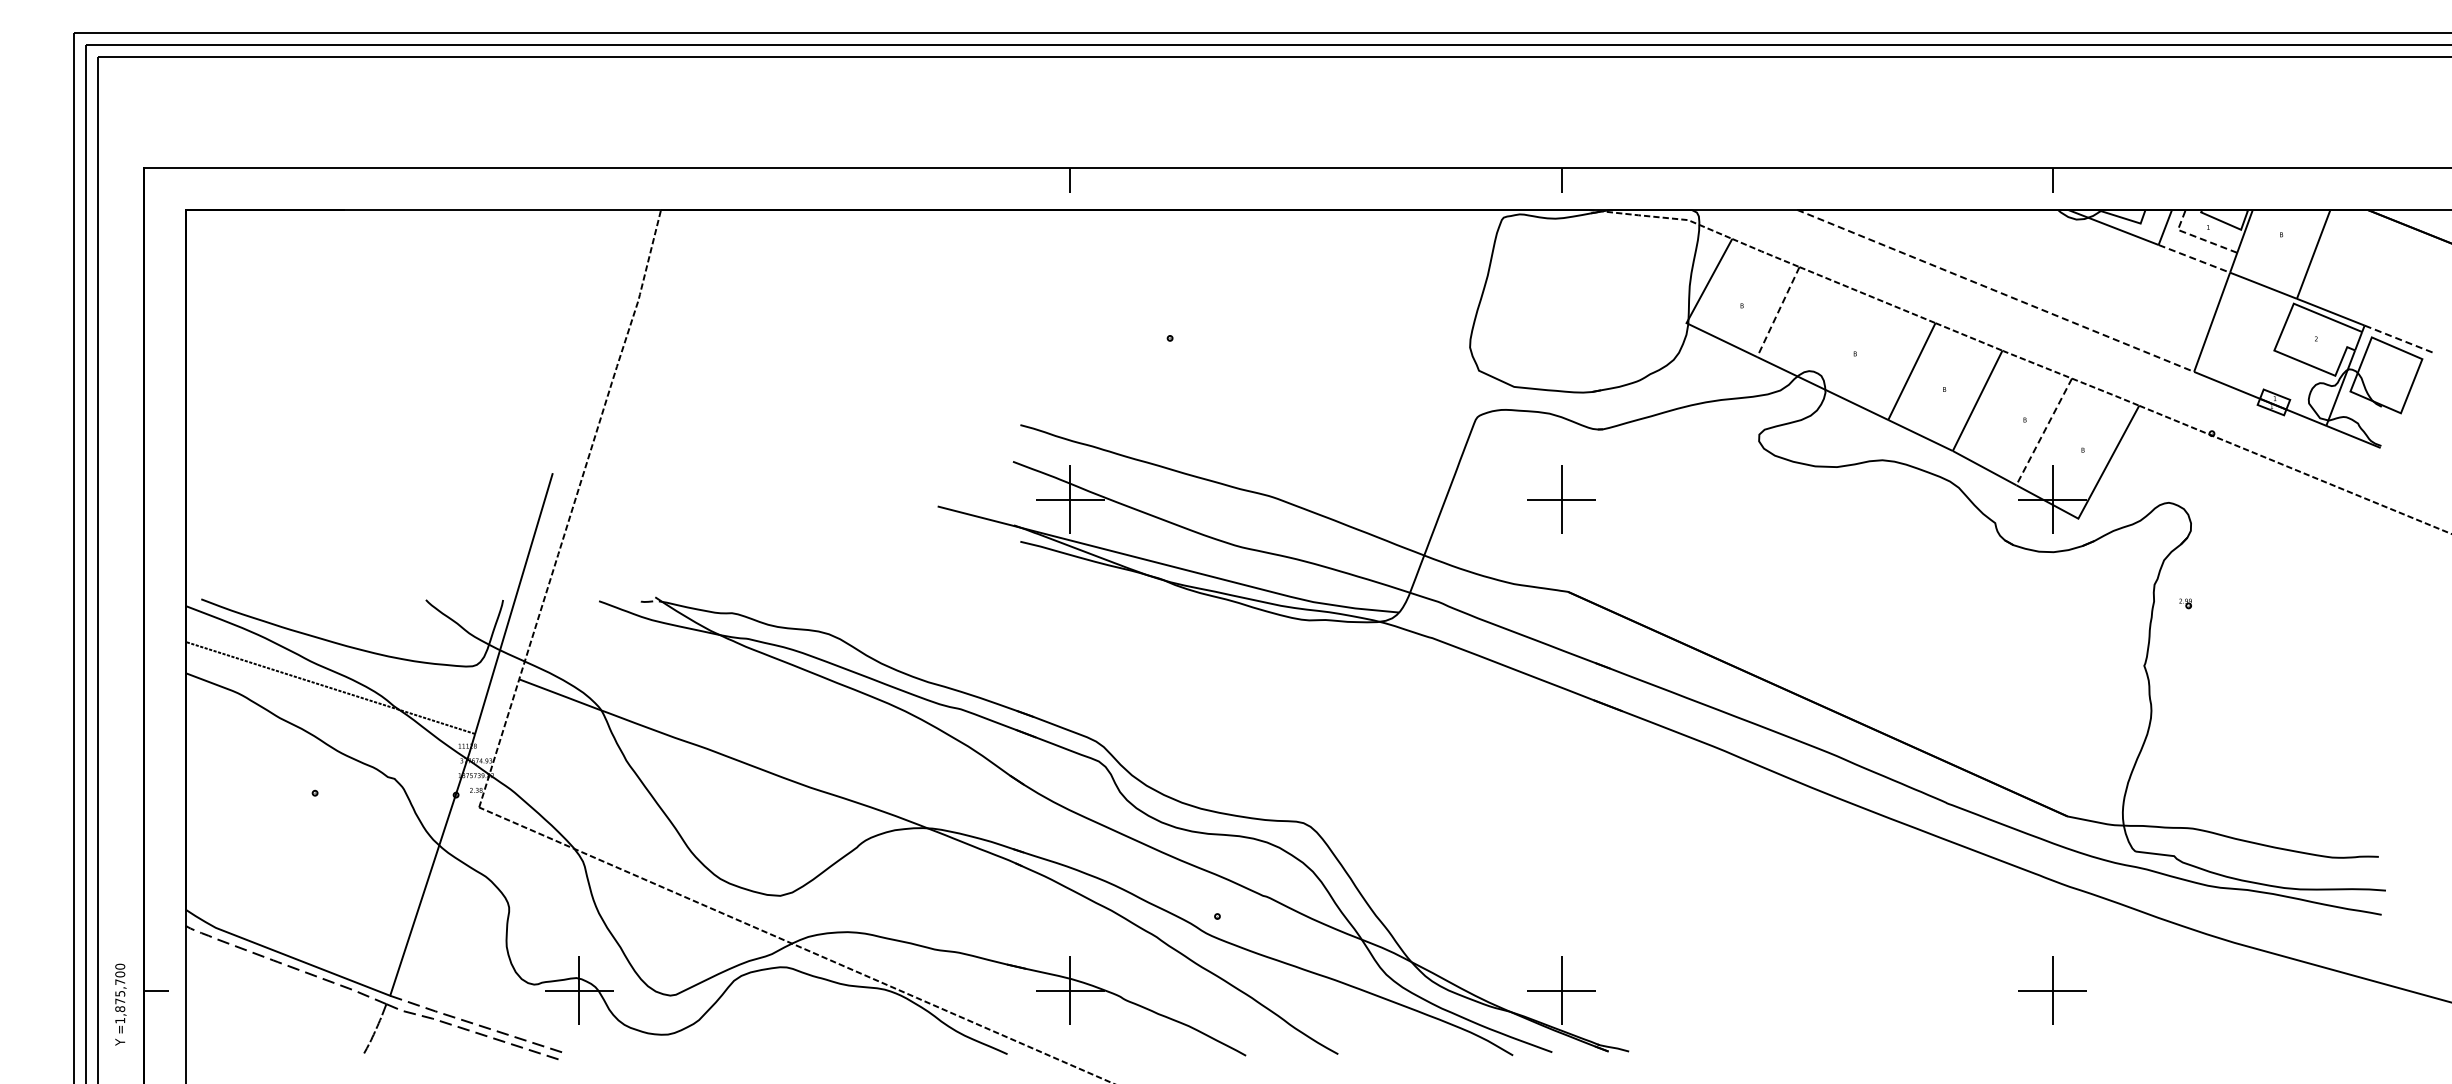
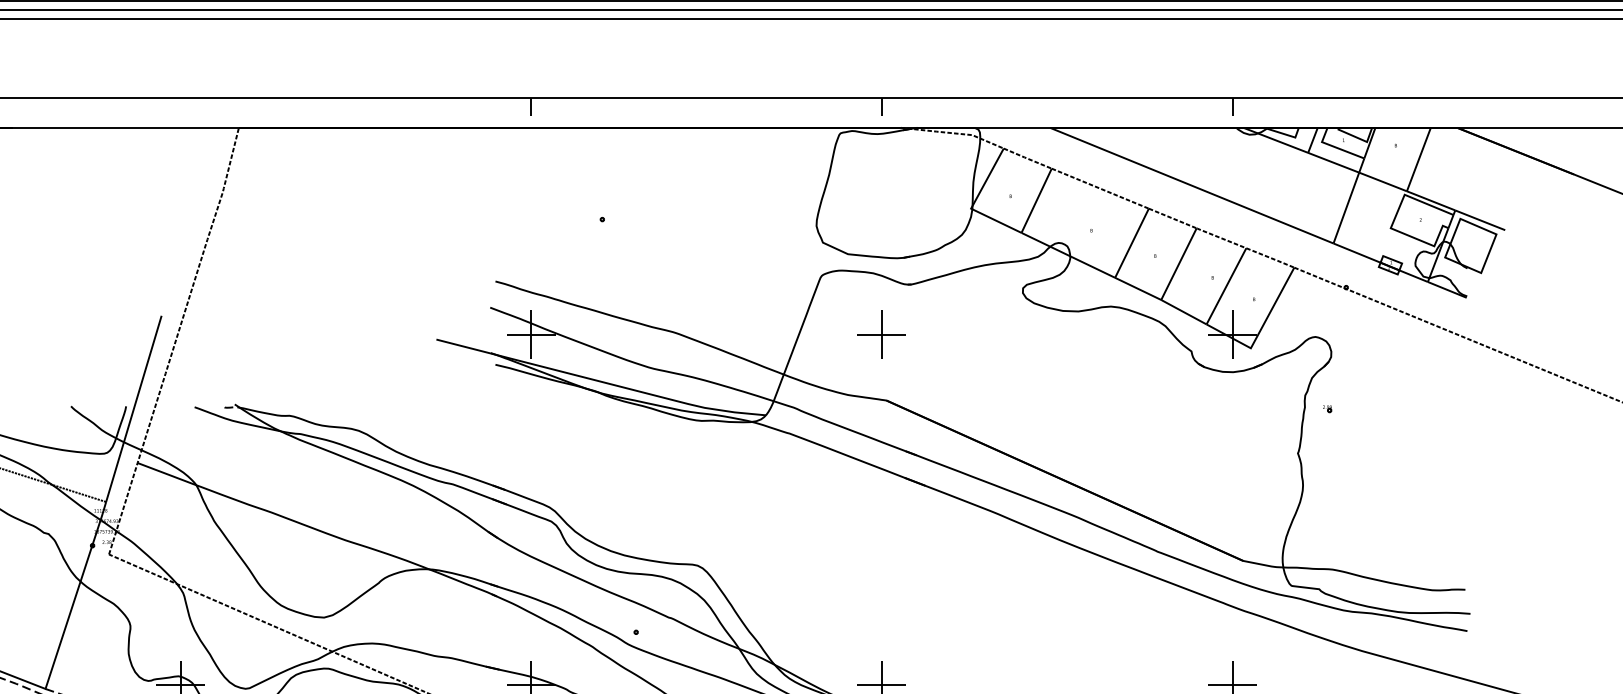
line: (2196, 237) -> (1335, 147), dashed -> solid
line: (2194, 259) -> (1333, 163), dashed -> solid
line: (1996, 291) -> (1192, 186), dashed -> solid
line: (1778, 312) -> (1036, 201), dashed -> solid
line: (2400, 339) -> (1480, 220), dashed -> solid
line: (2043, 432) -> (1225, 286), dashed -> solid

